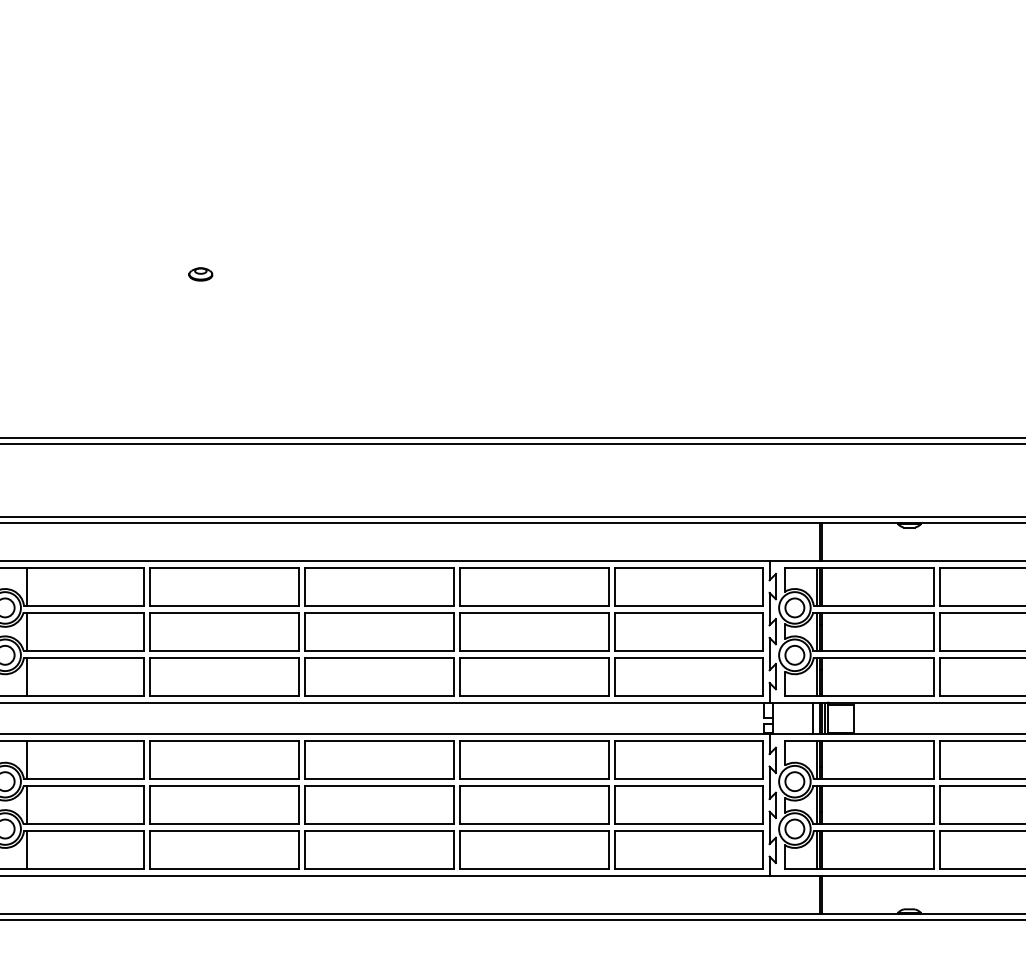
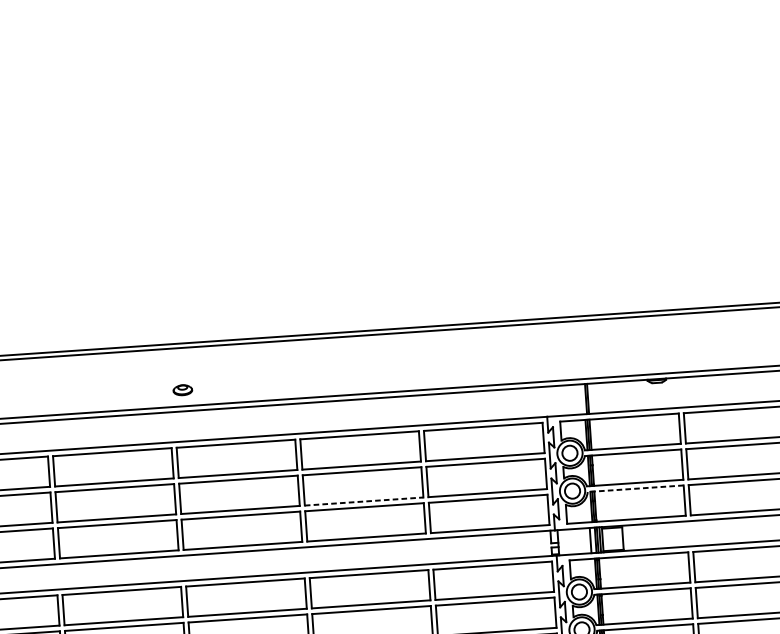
part: (200, 274) -> (182, 390), moved
line: (534, 650) -> (364, 501), solid -> dashed
line: (873, 657) -> (635, 488), solid -> dashed

